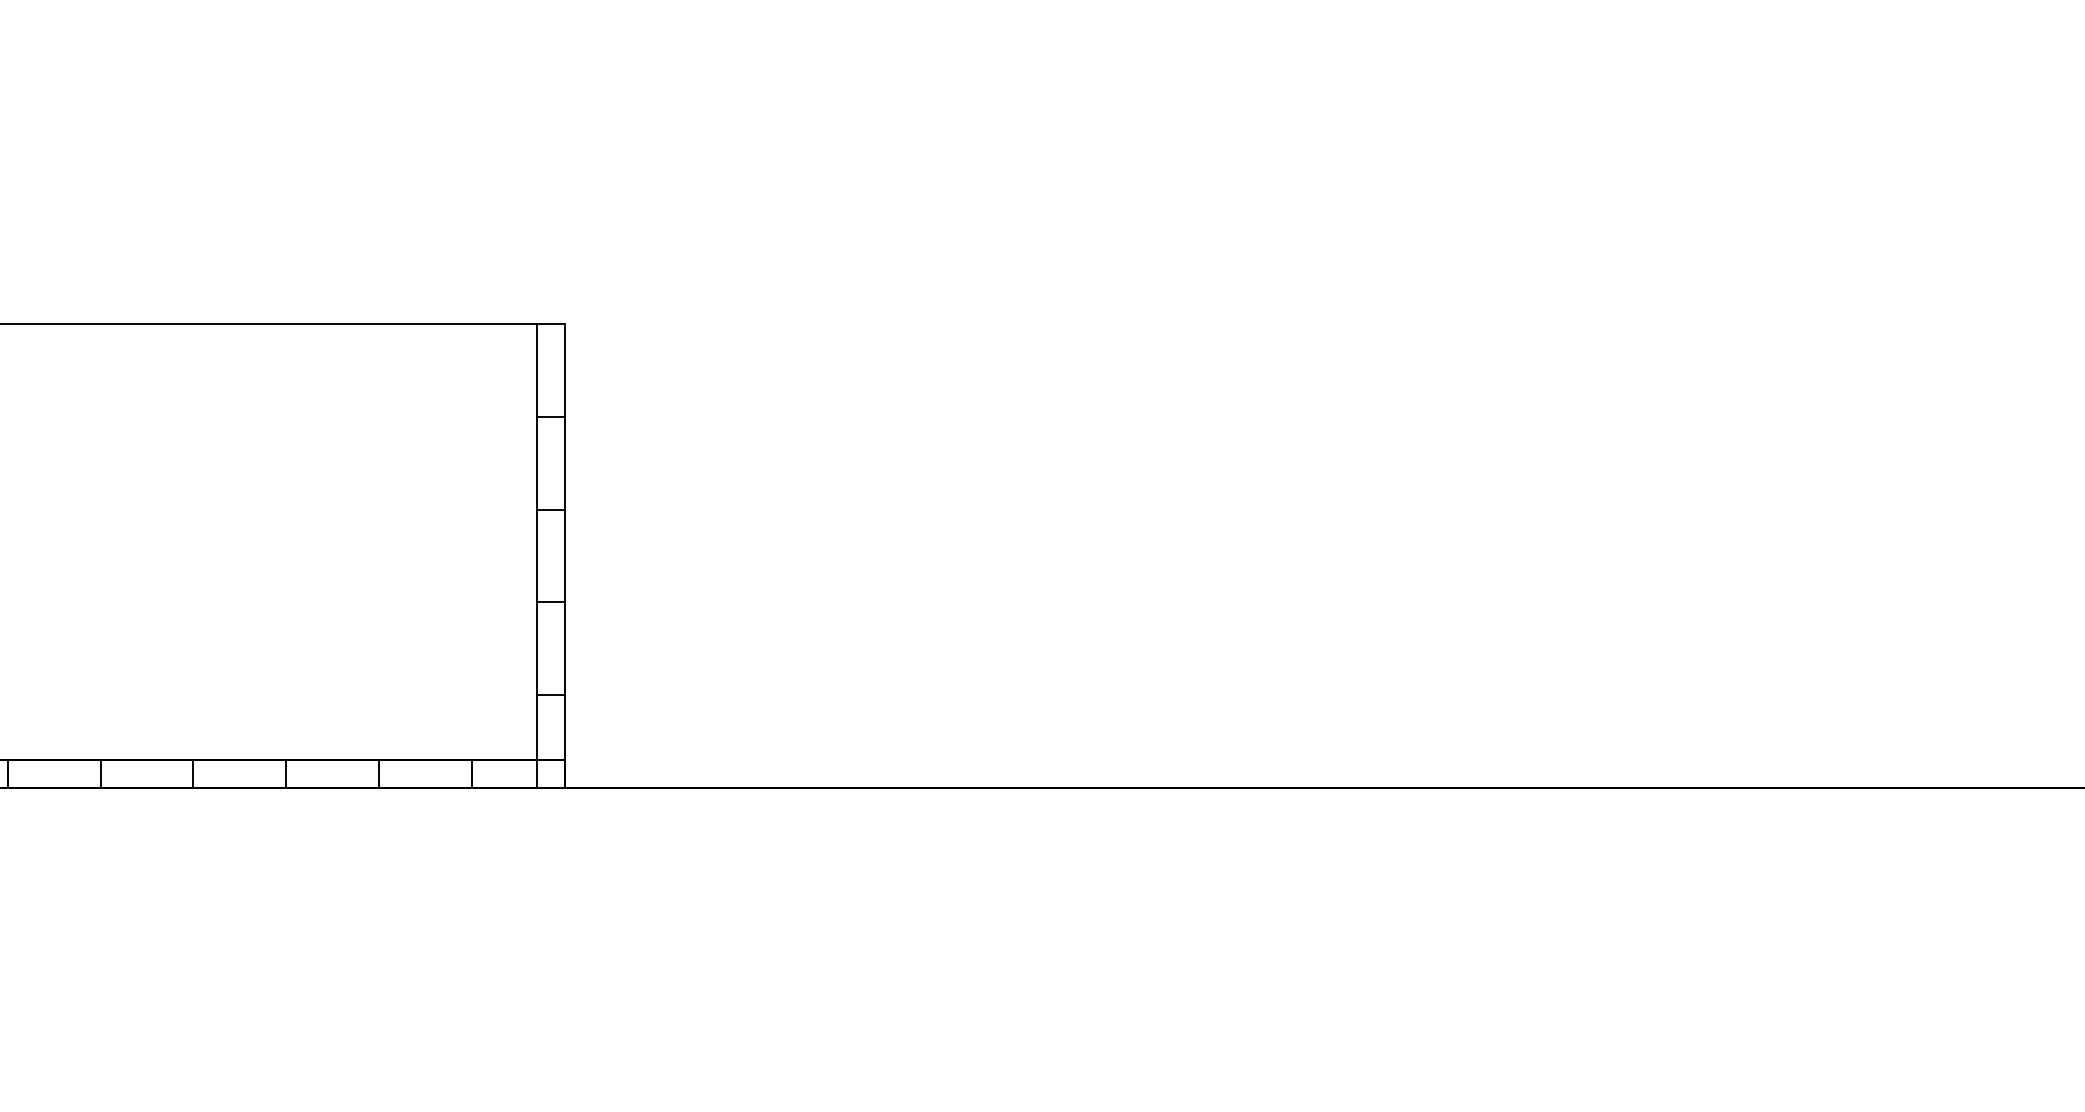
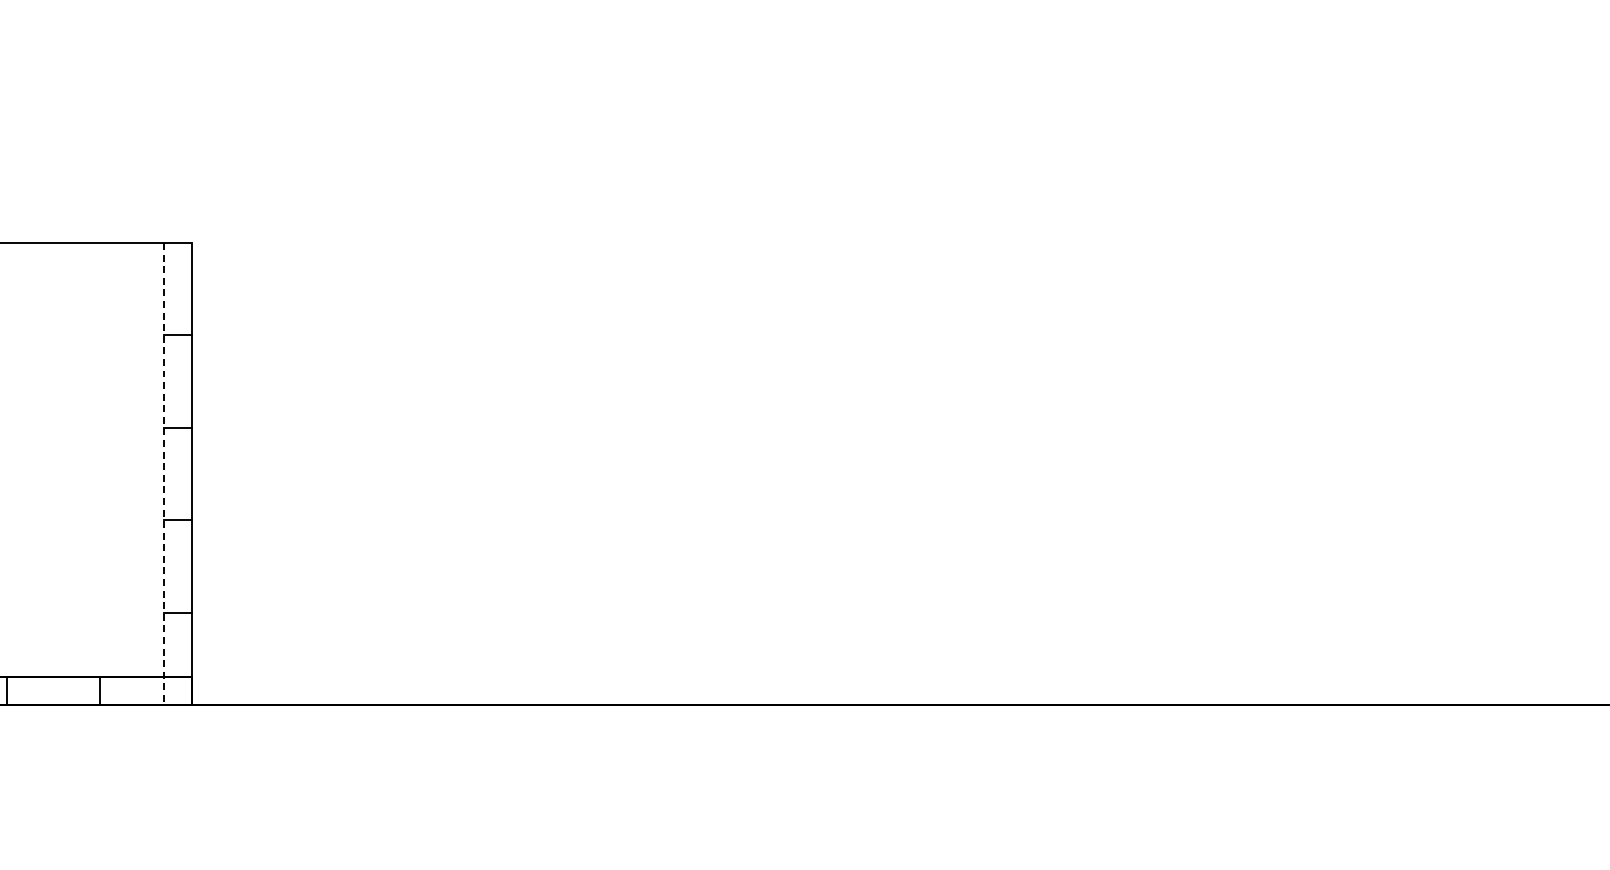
line: (536, 556) -> (163, 474), solid -> dashed

